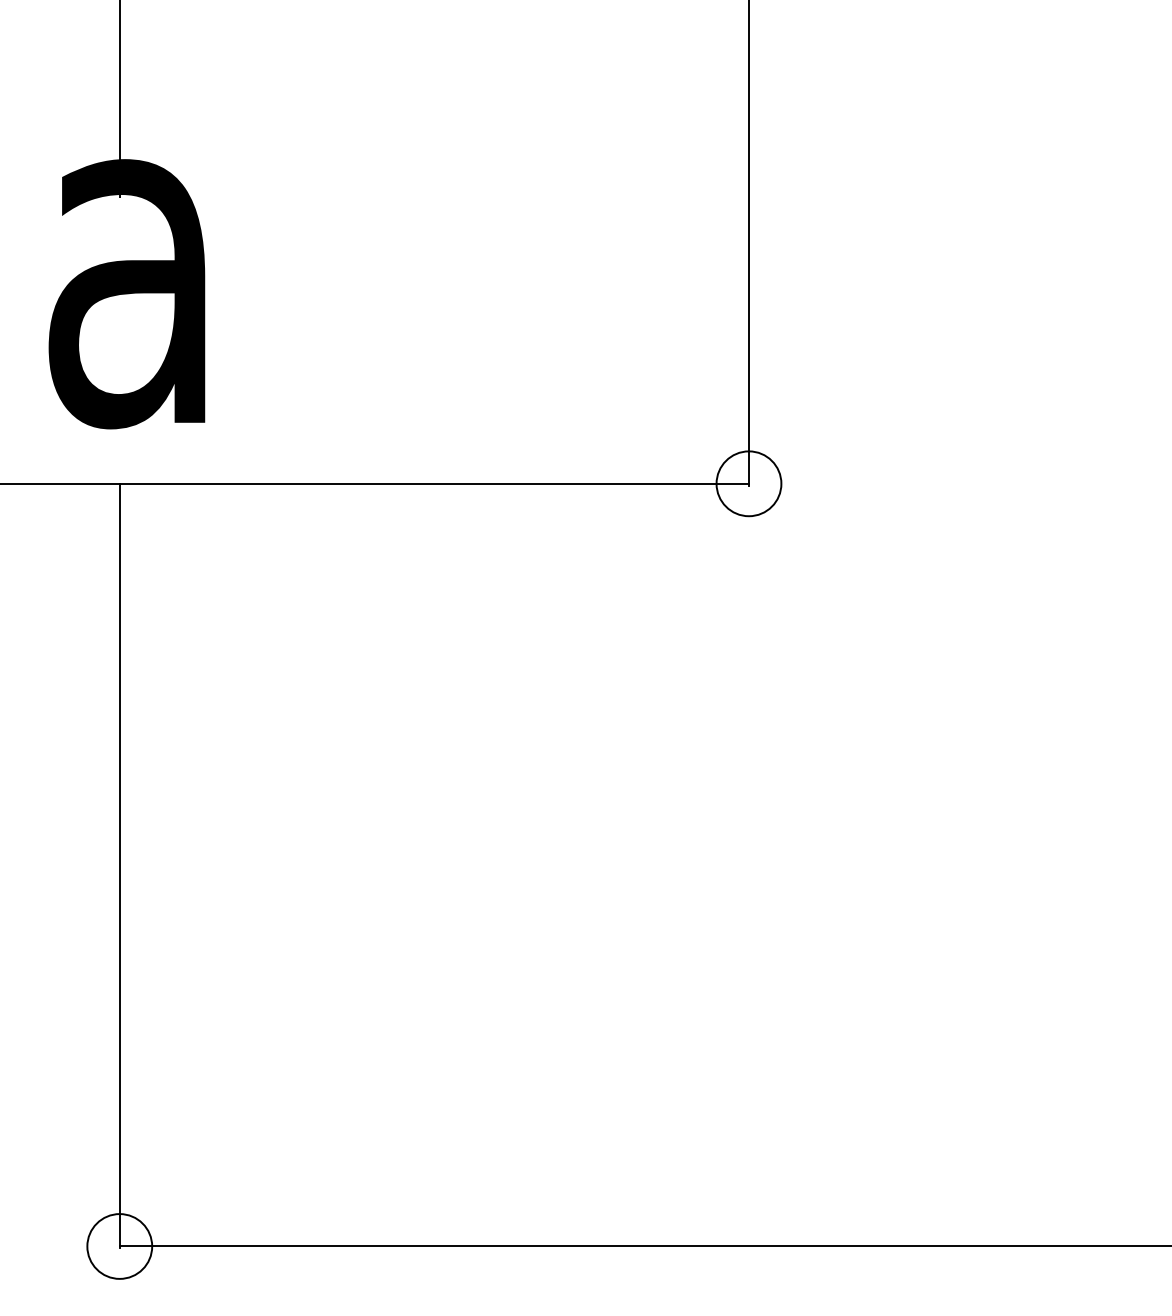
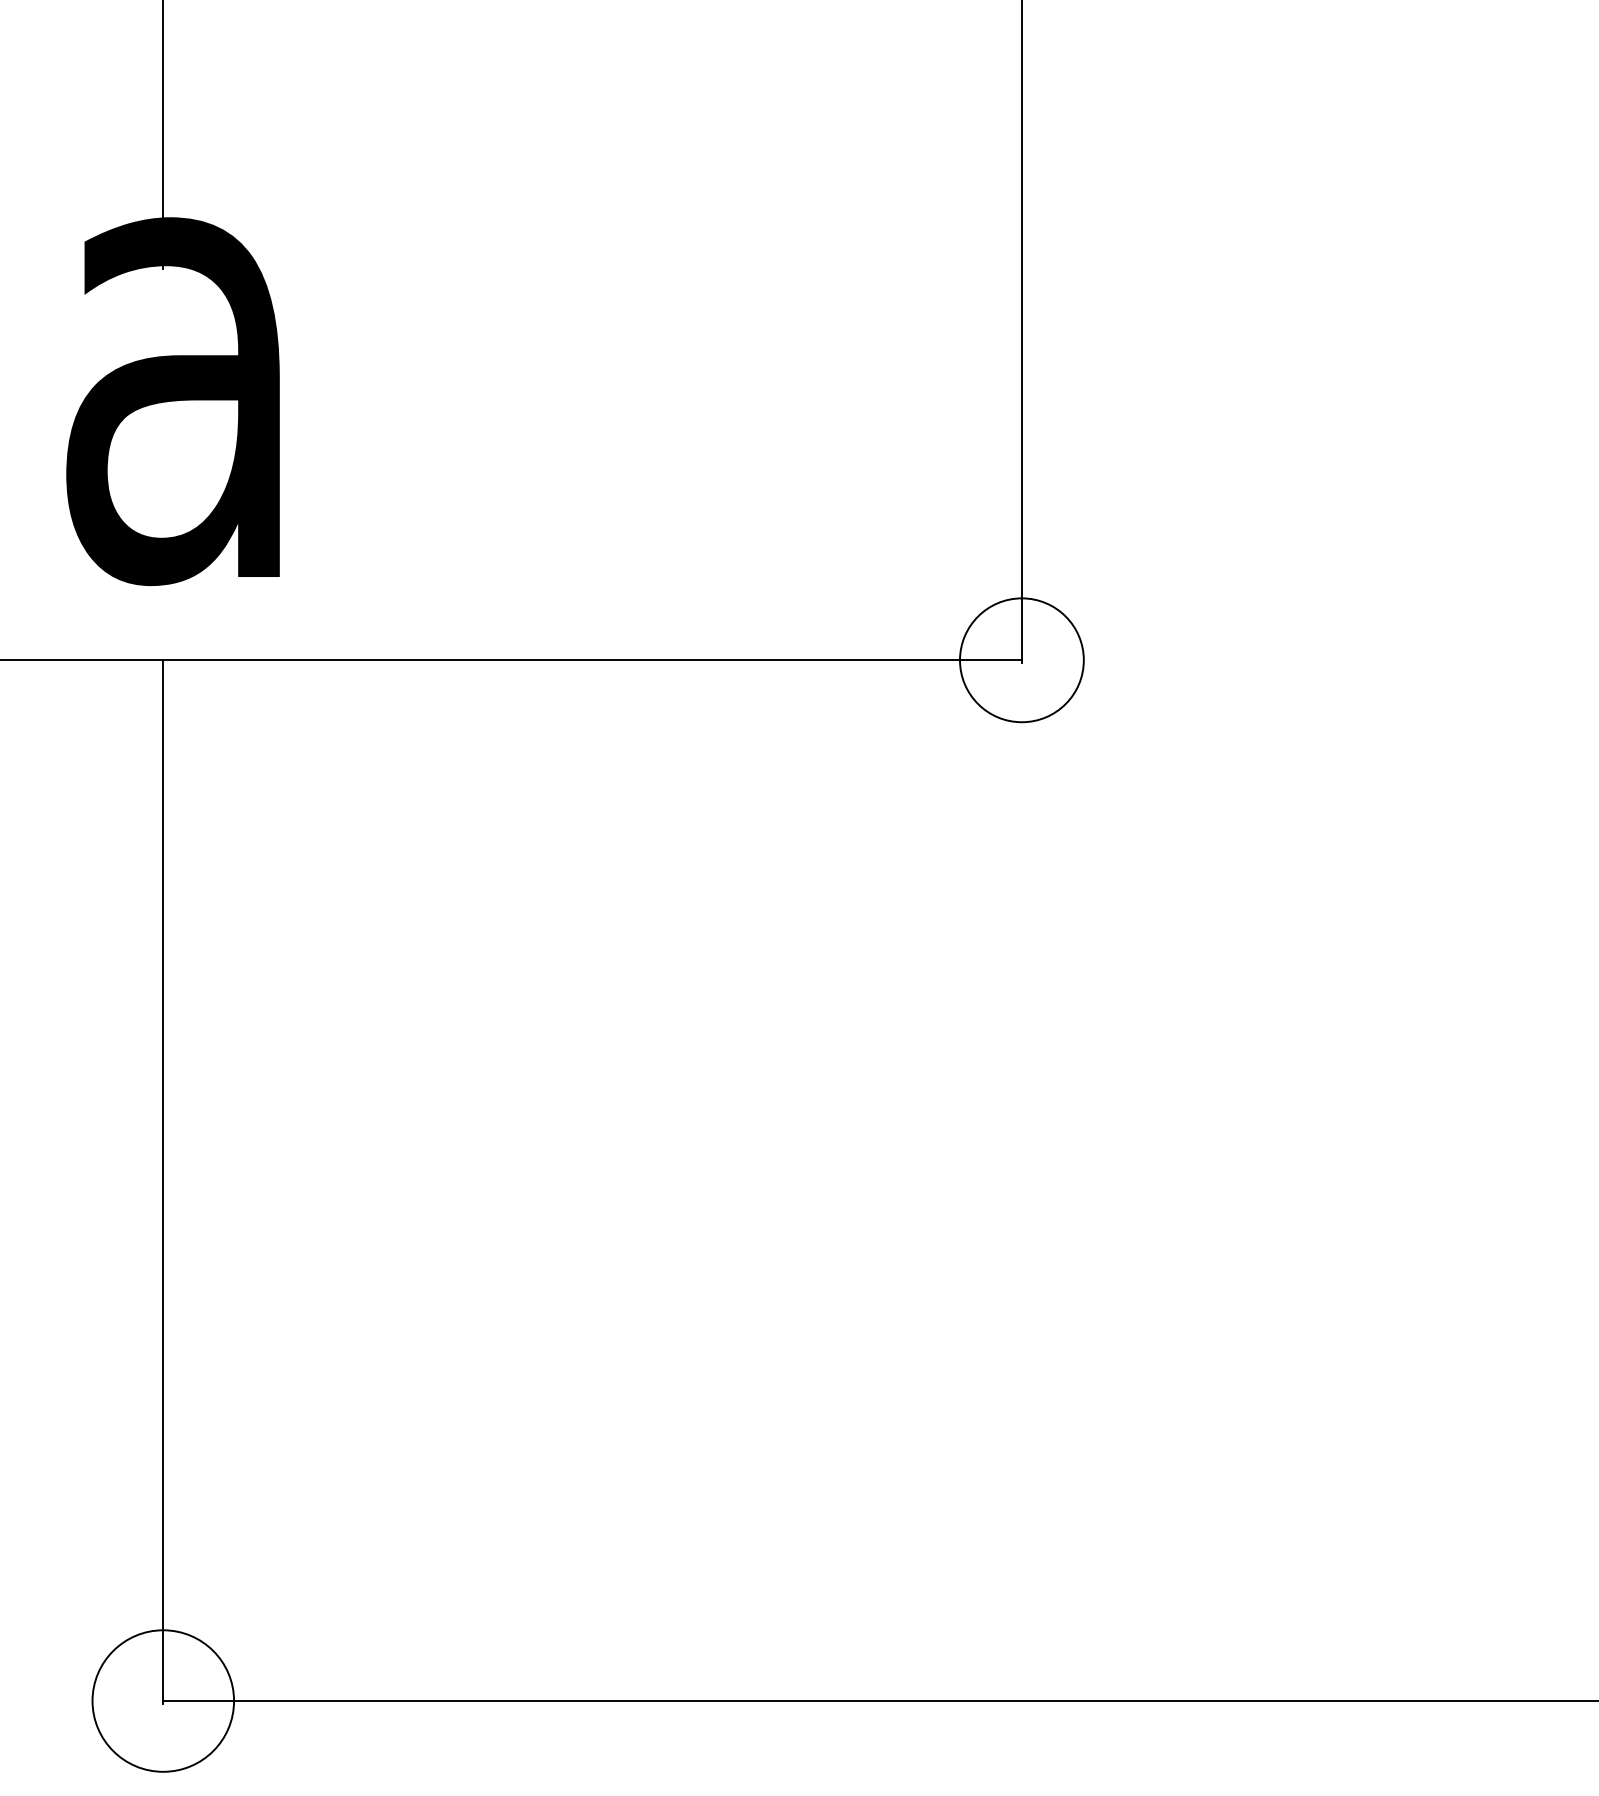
circle: (748, 483) -> (1021, 659), size x1.4
circle: (119, 1246) -> (162, 1701), size x1.6

